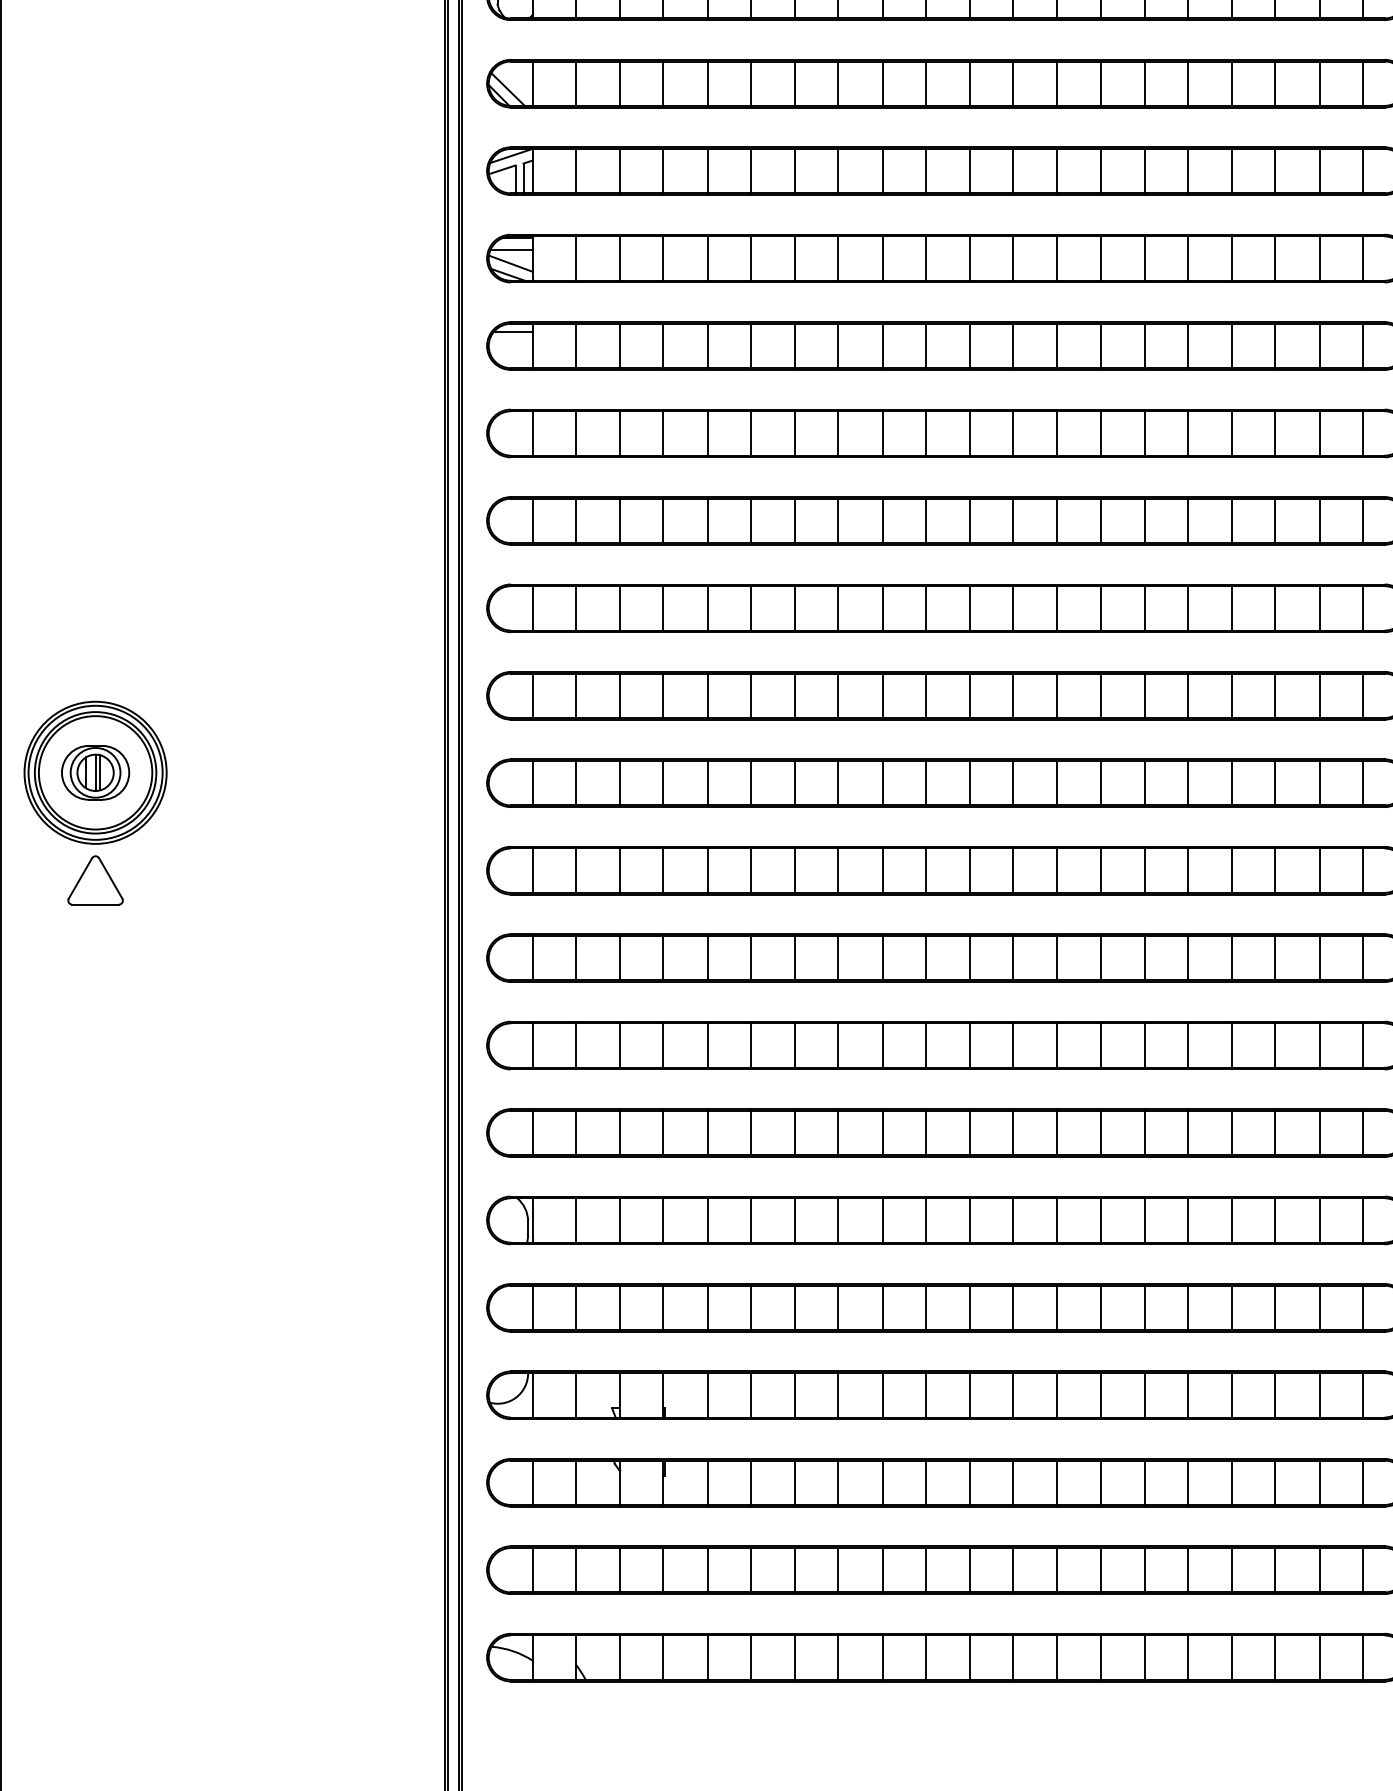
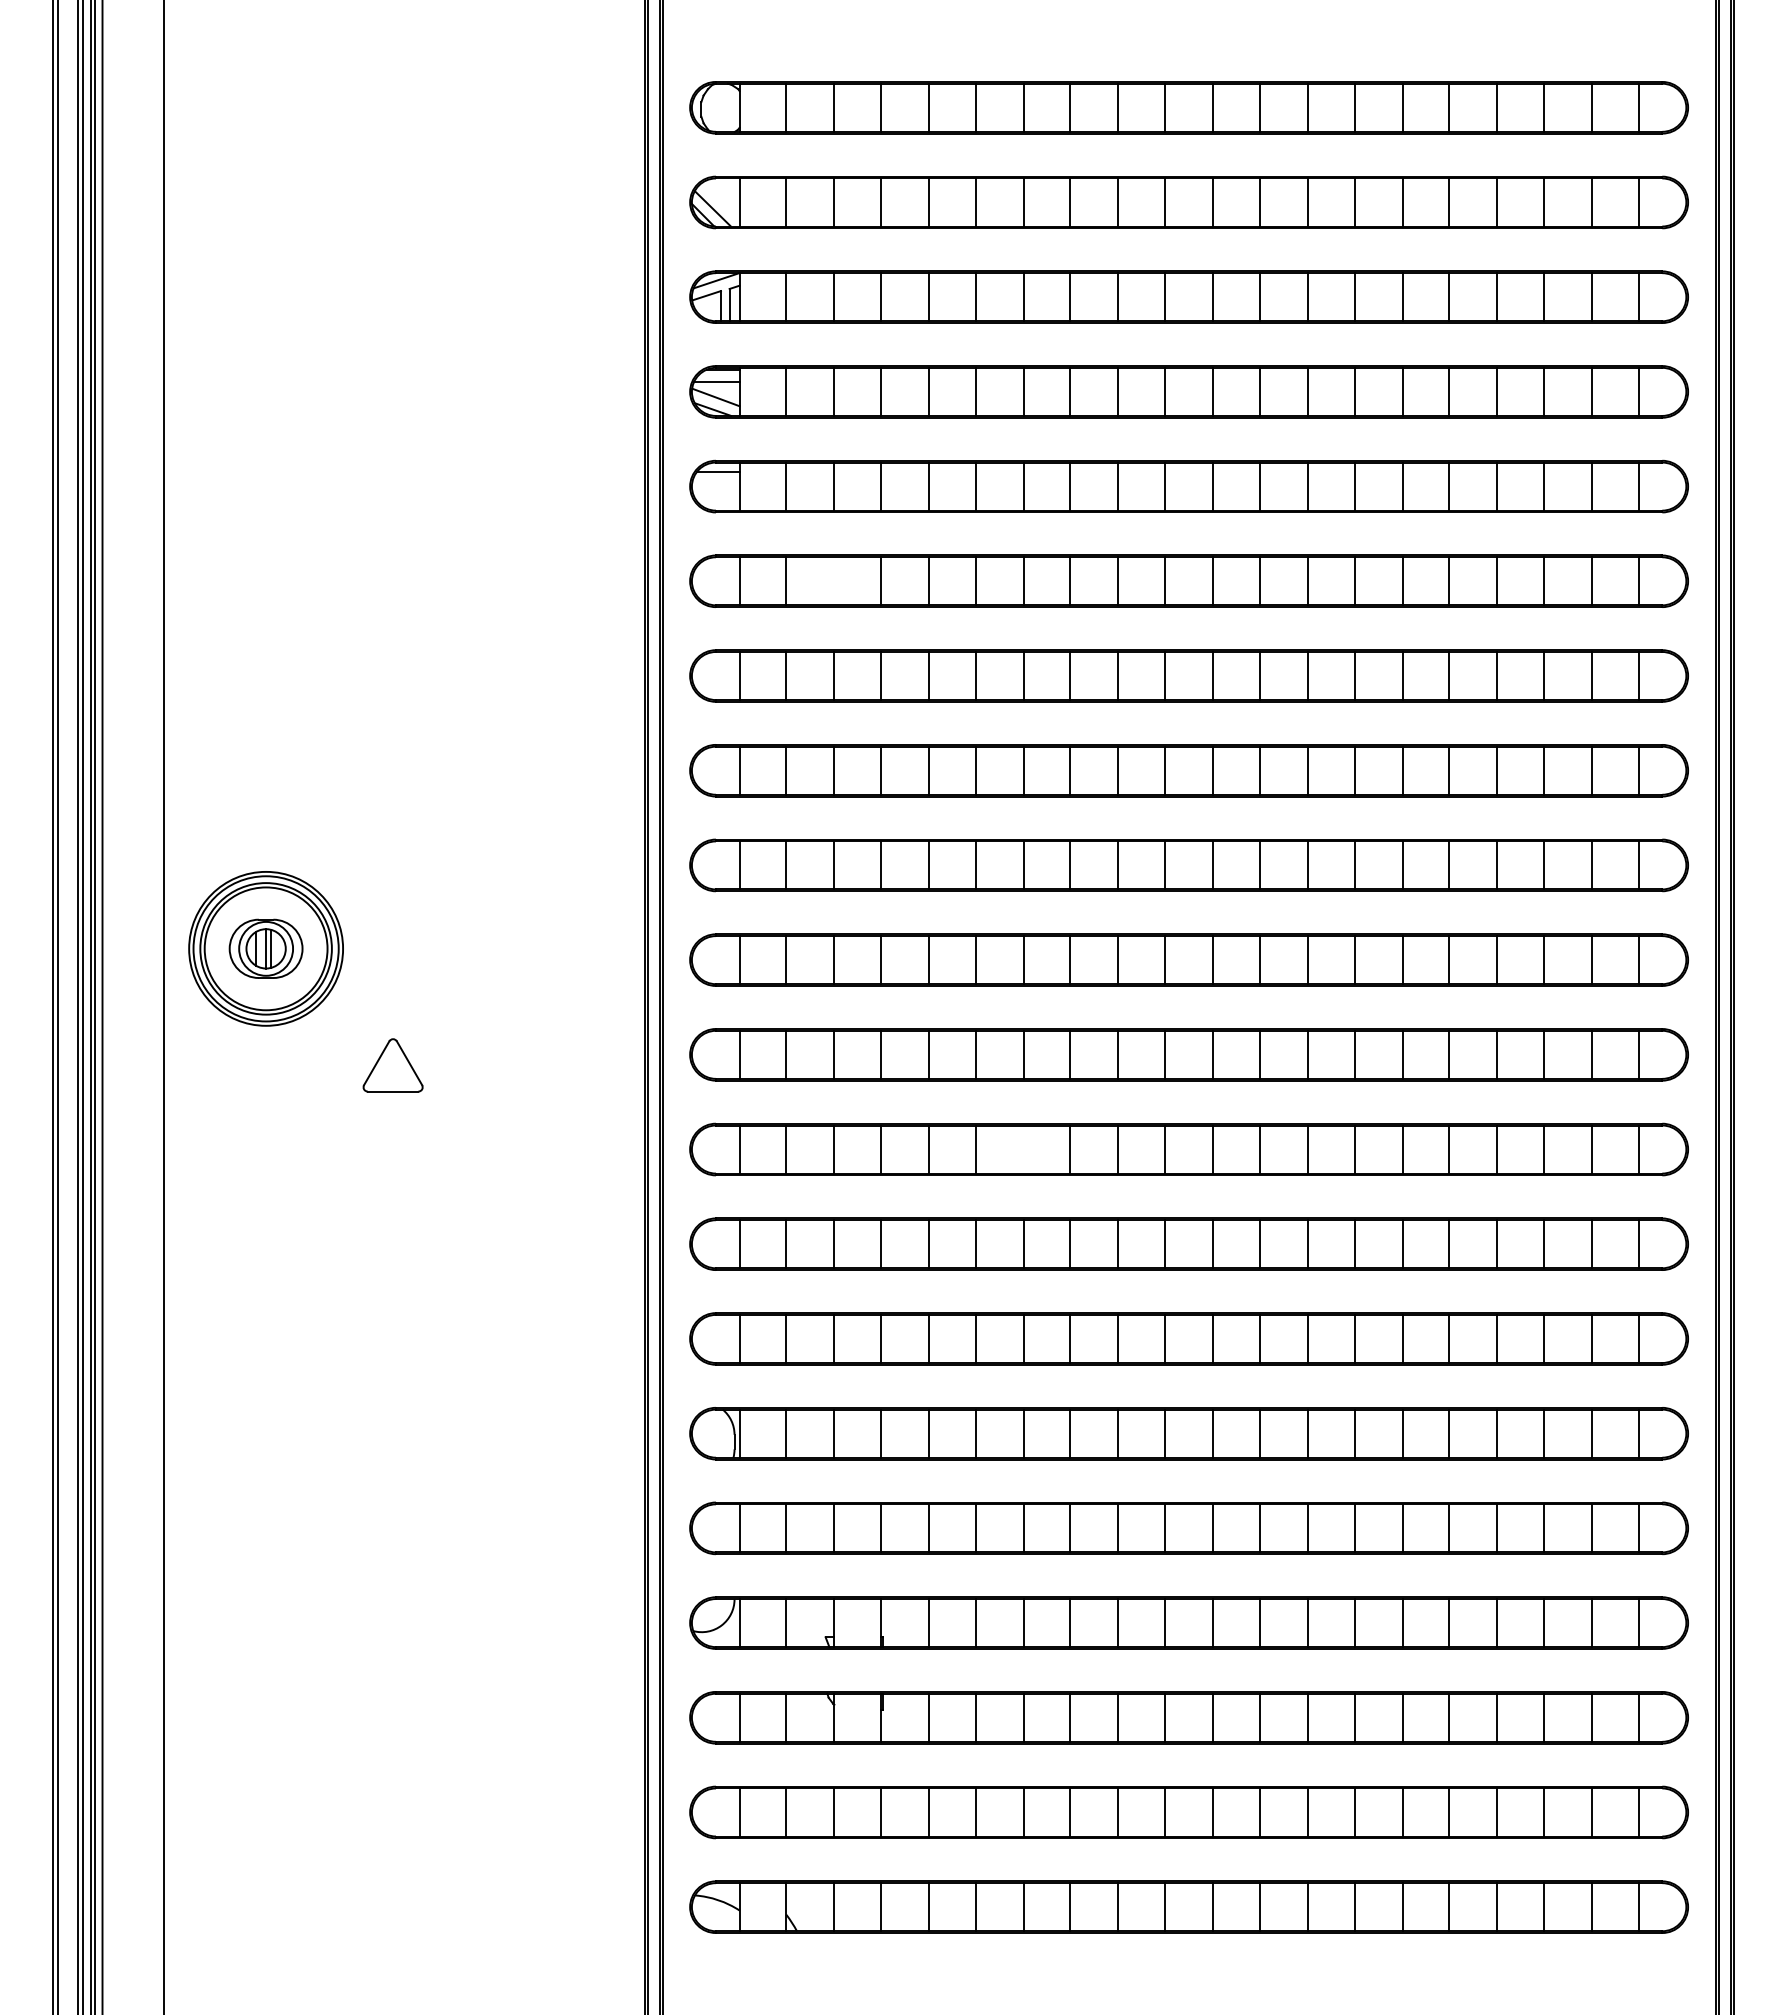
line: (620, 433) -> (834, 581), removed
part: (95, 880) -> (392, 1065), moved
line: (794, 958) -> (1023, 1149), removed

